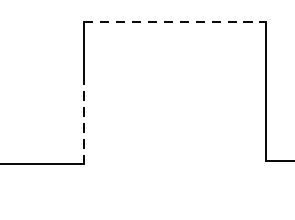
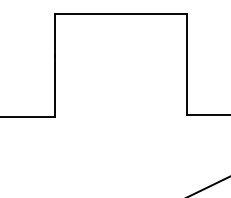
line: (175, 22) -> (121, 14), dashed -> solid
line: (83, 121) -> (54, 86), dashed -> solid

